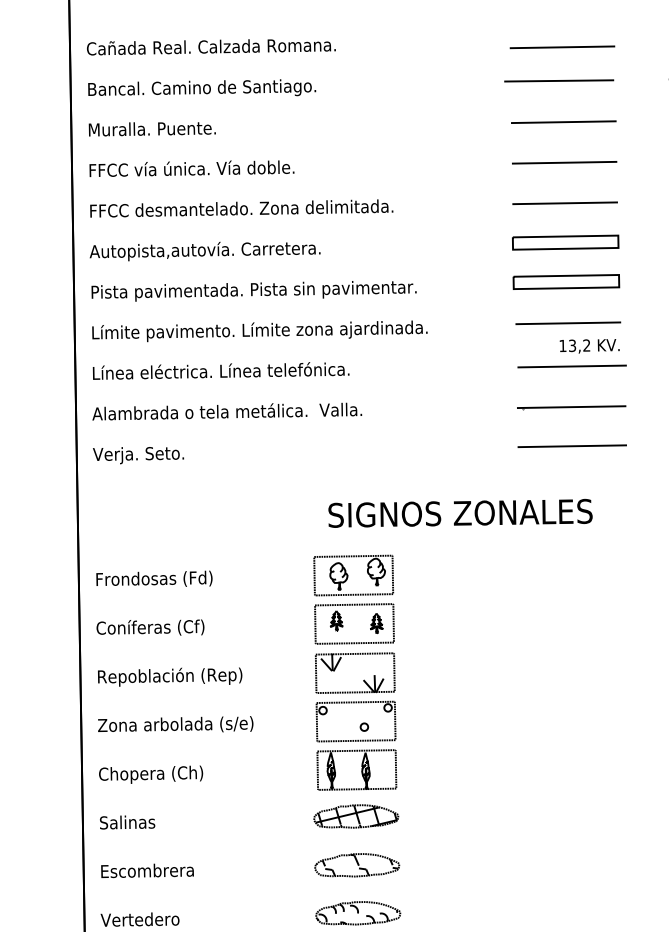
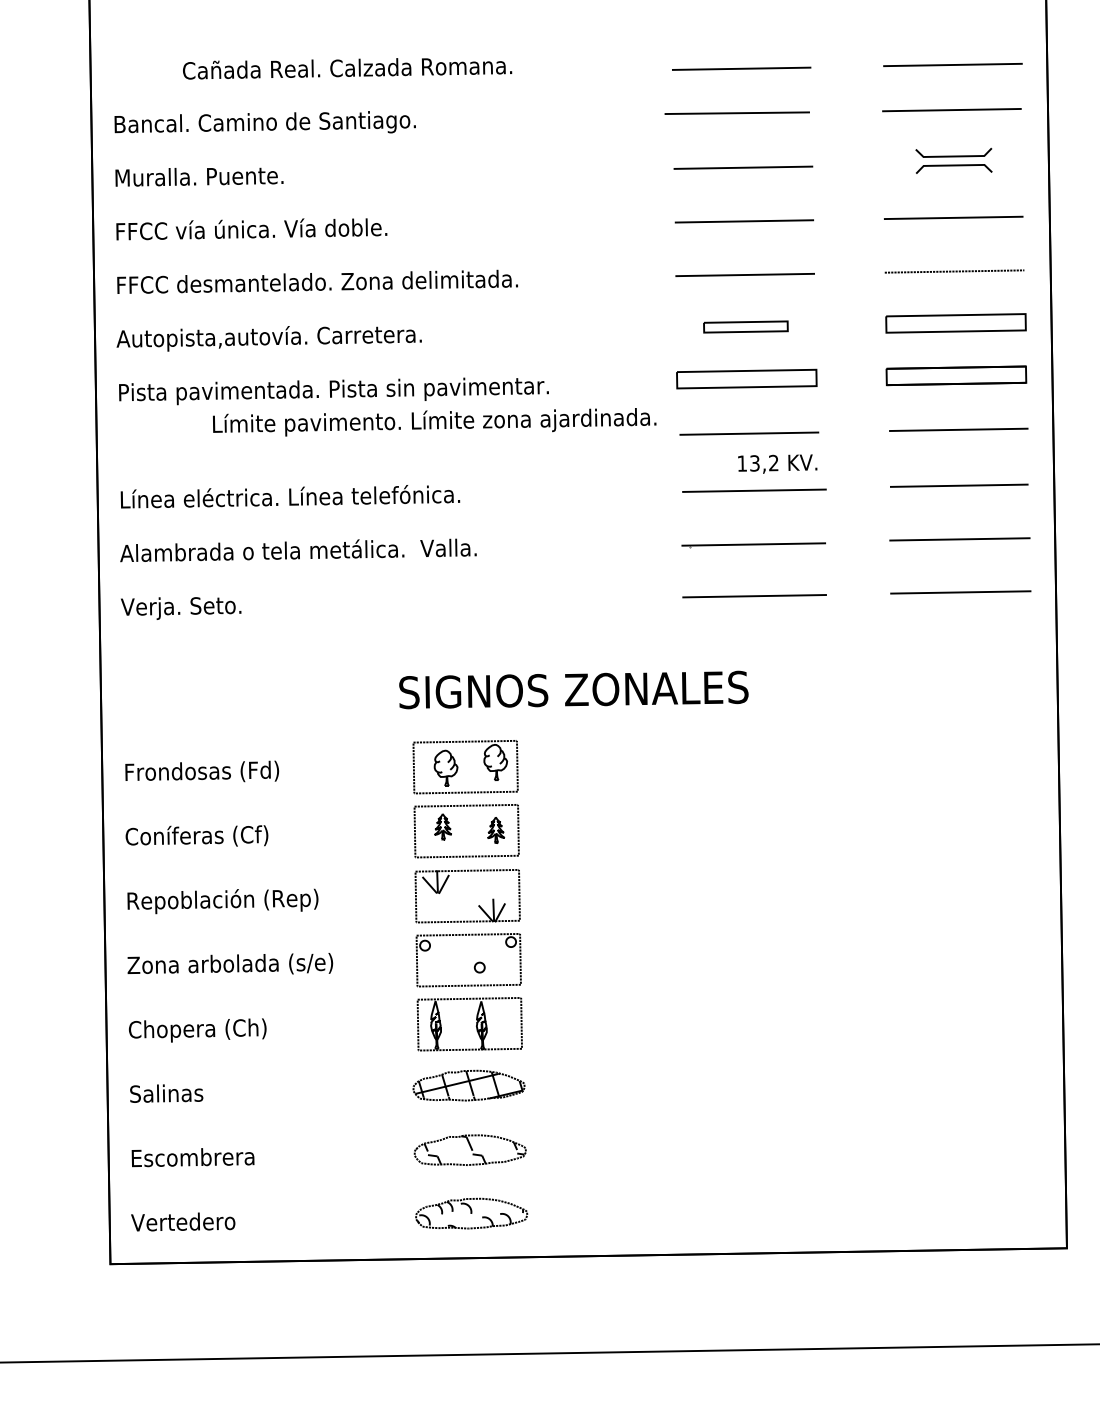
text: (211, 47) -> (347, 68), moved
part: (565, 242) -> (745, 326), size x0.6
text: (259, 331) -> (434, 422), moved
text: (460, 513) -> (573, 689), moved

